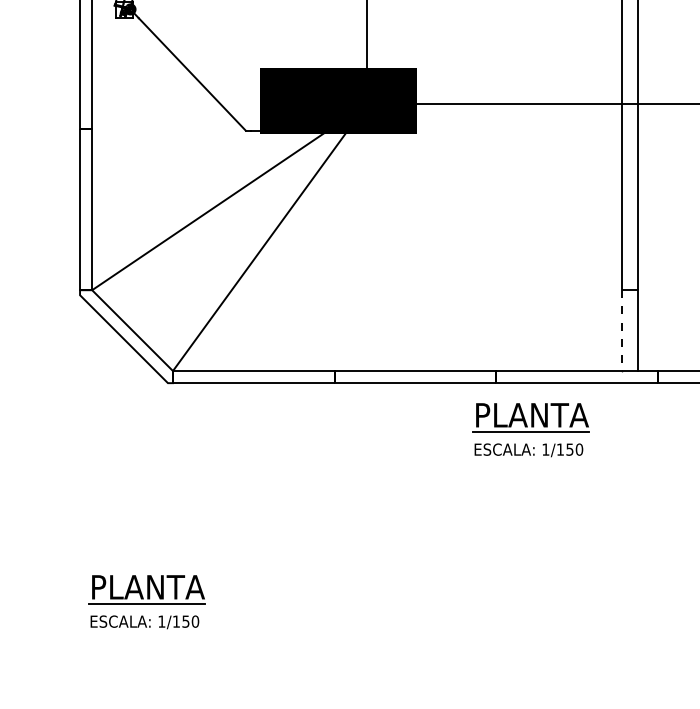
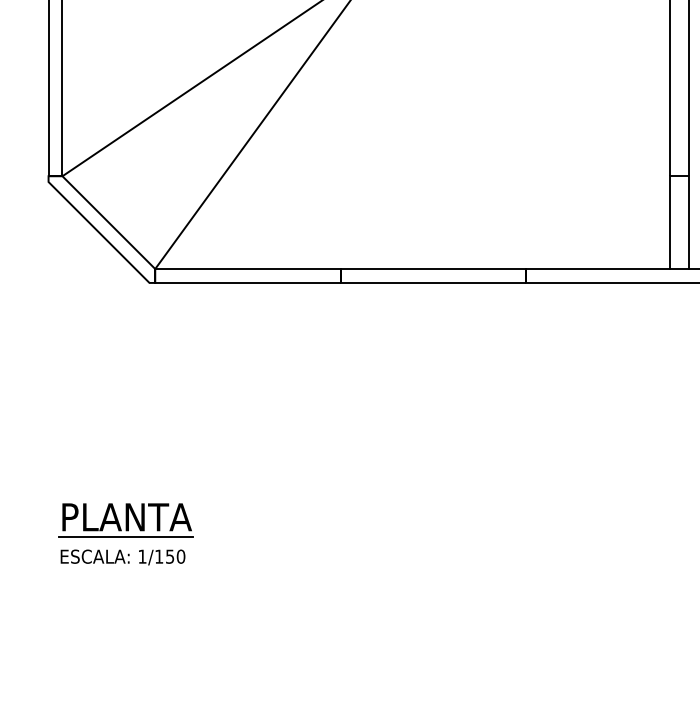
line: (621, 331) -> (670, 223), dashed -> solid
part: (530, 430) -> (565, 337), removed

